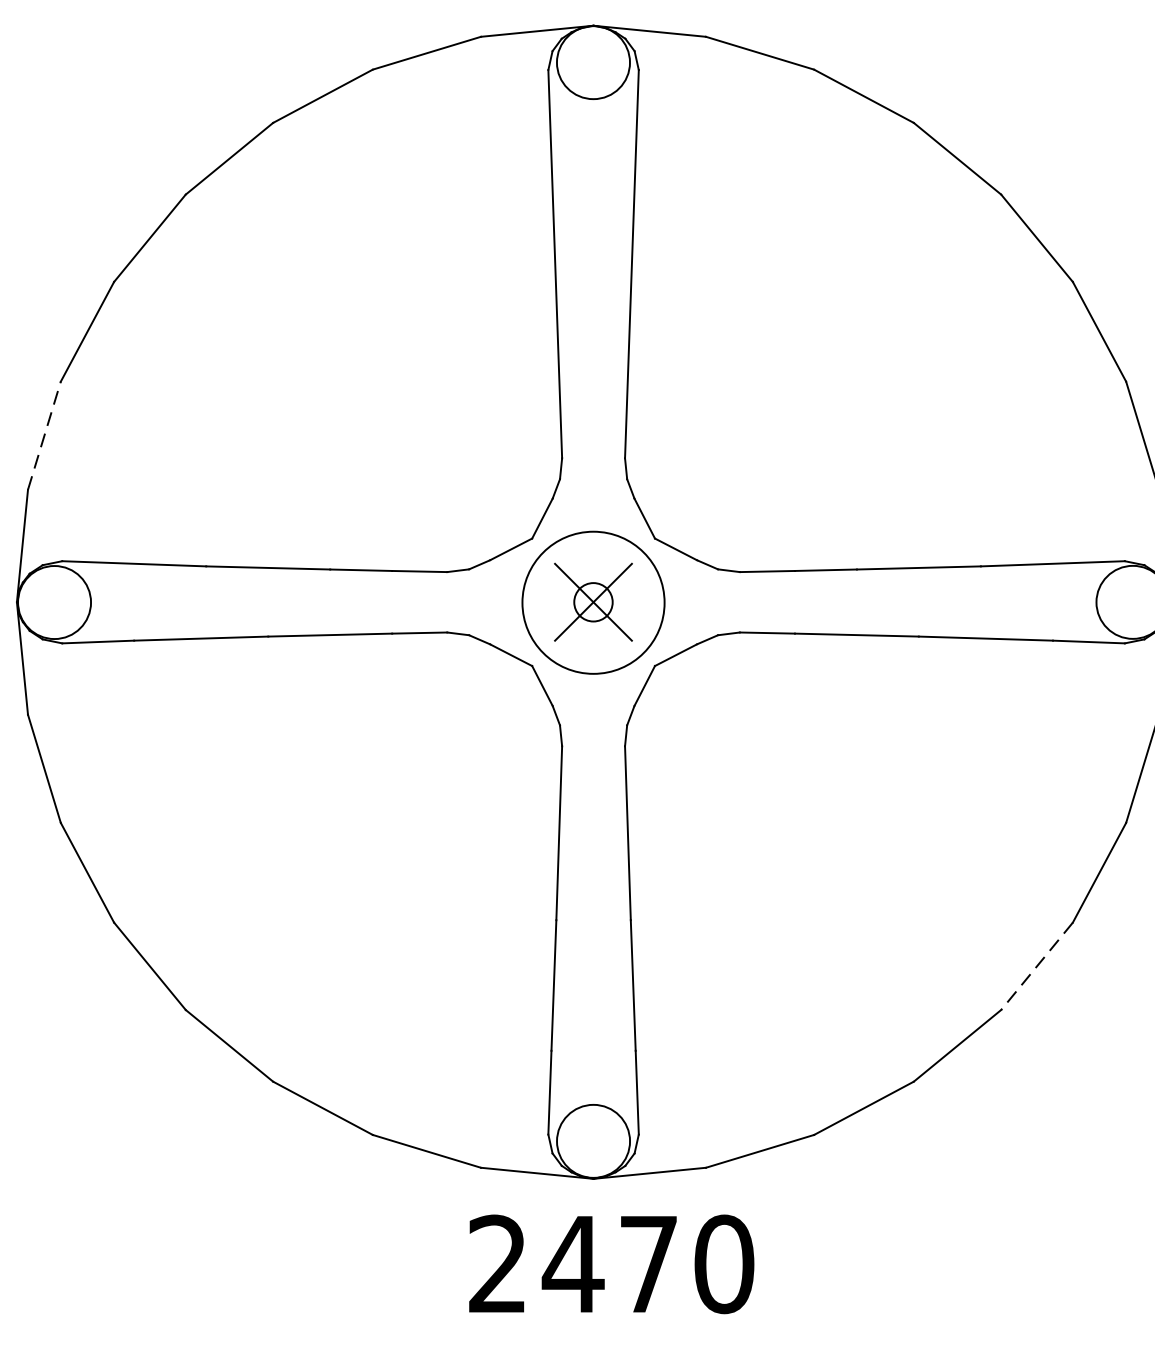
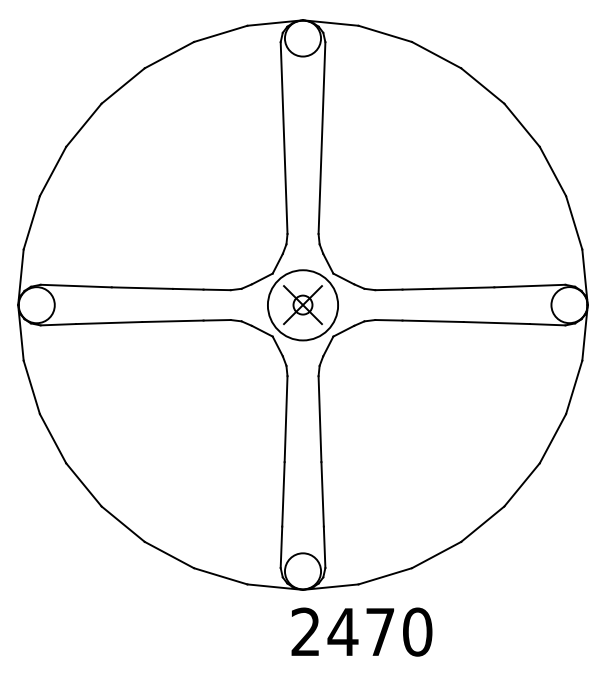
line: (43, 435) -> (31, 222), dashed -> solid
line: (1037, 965) -> (522, 484), dashed -> solid
text: (610, 1263) -> (361, 631), moved

